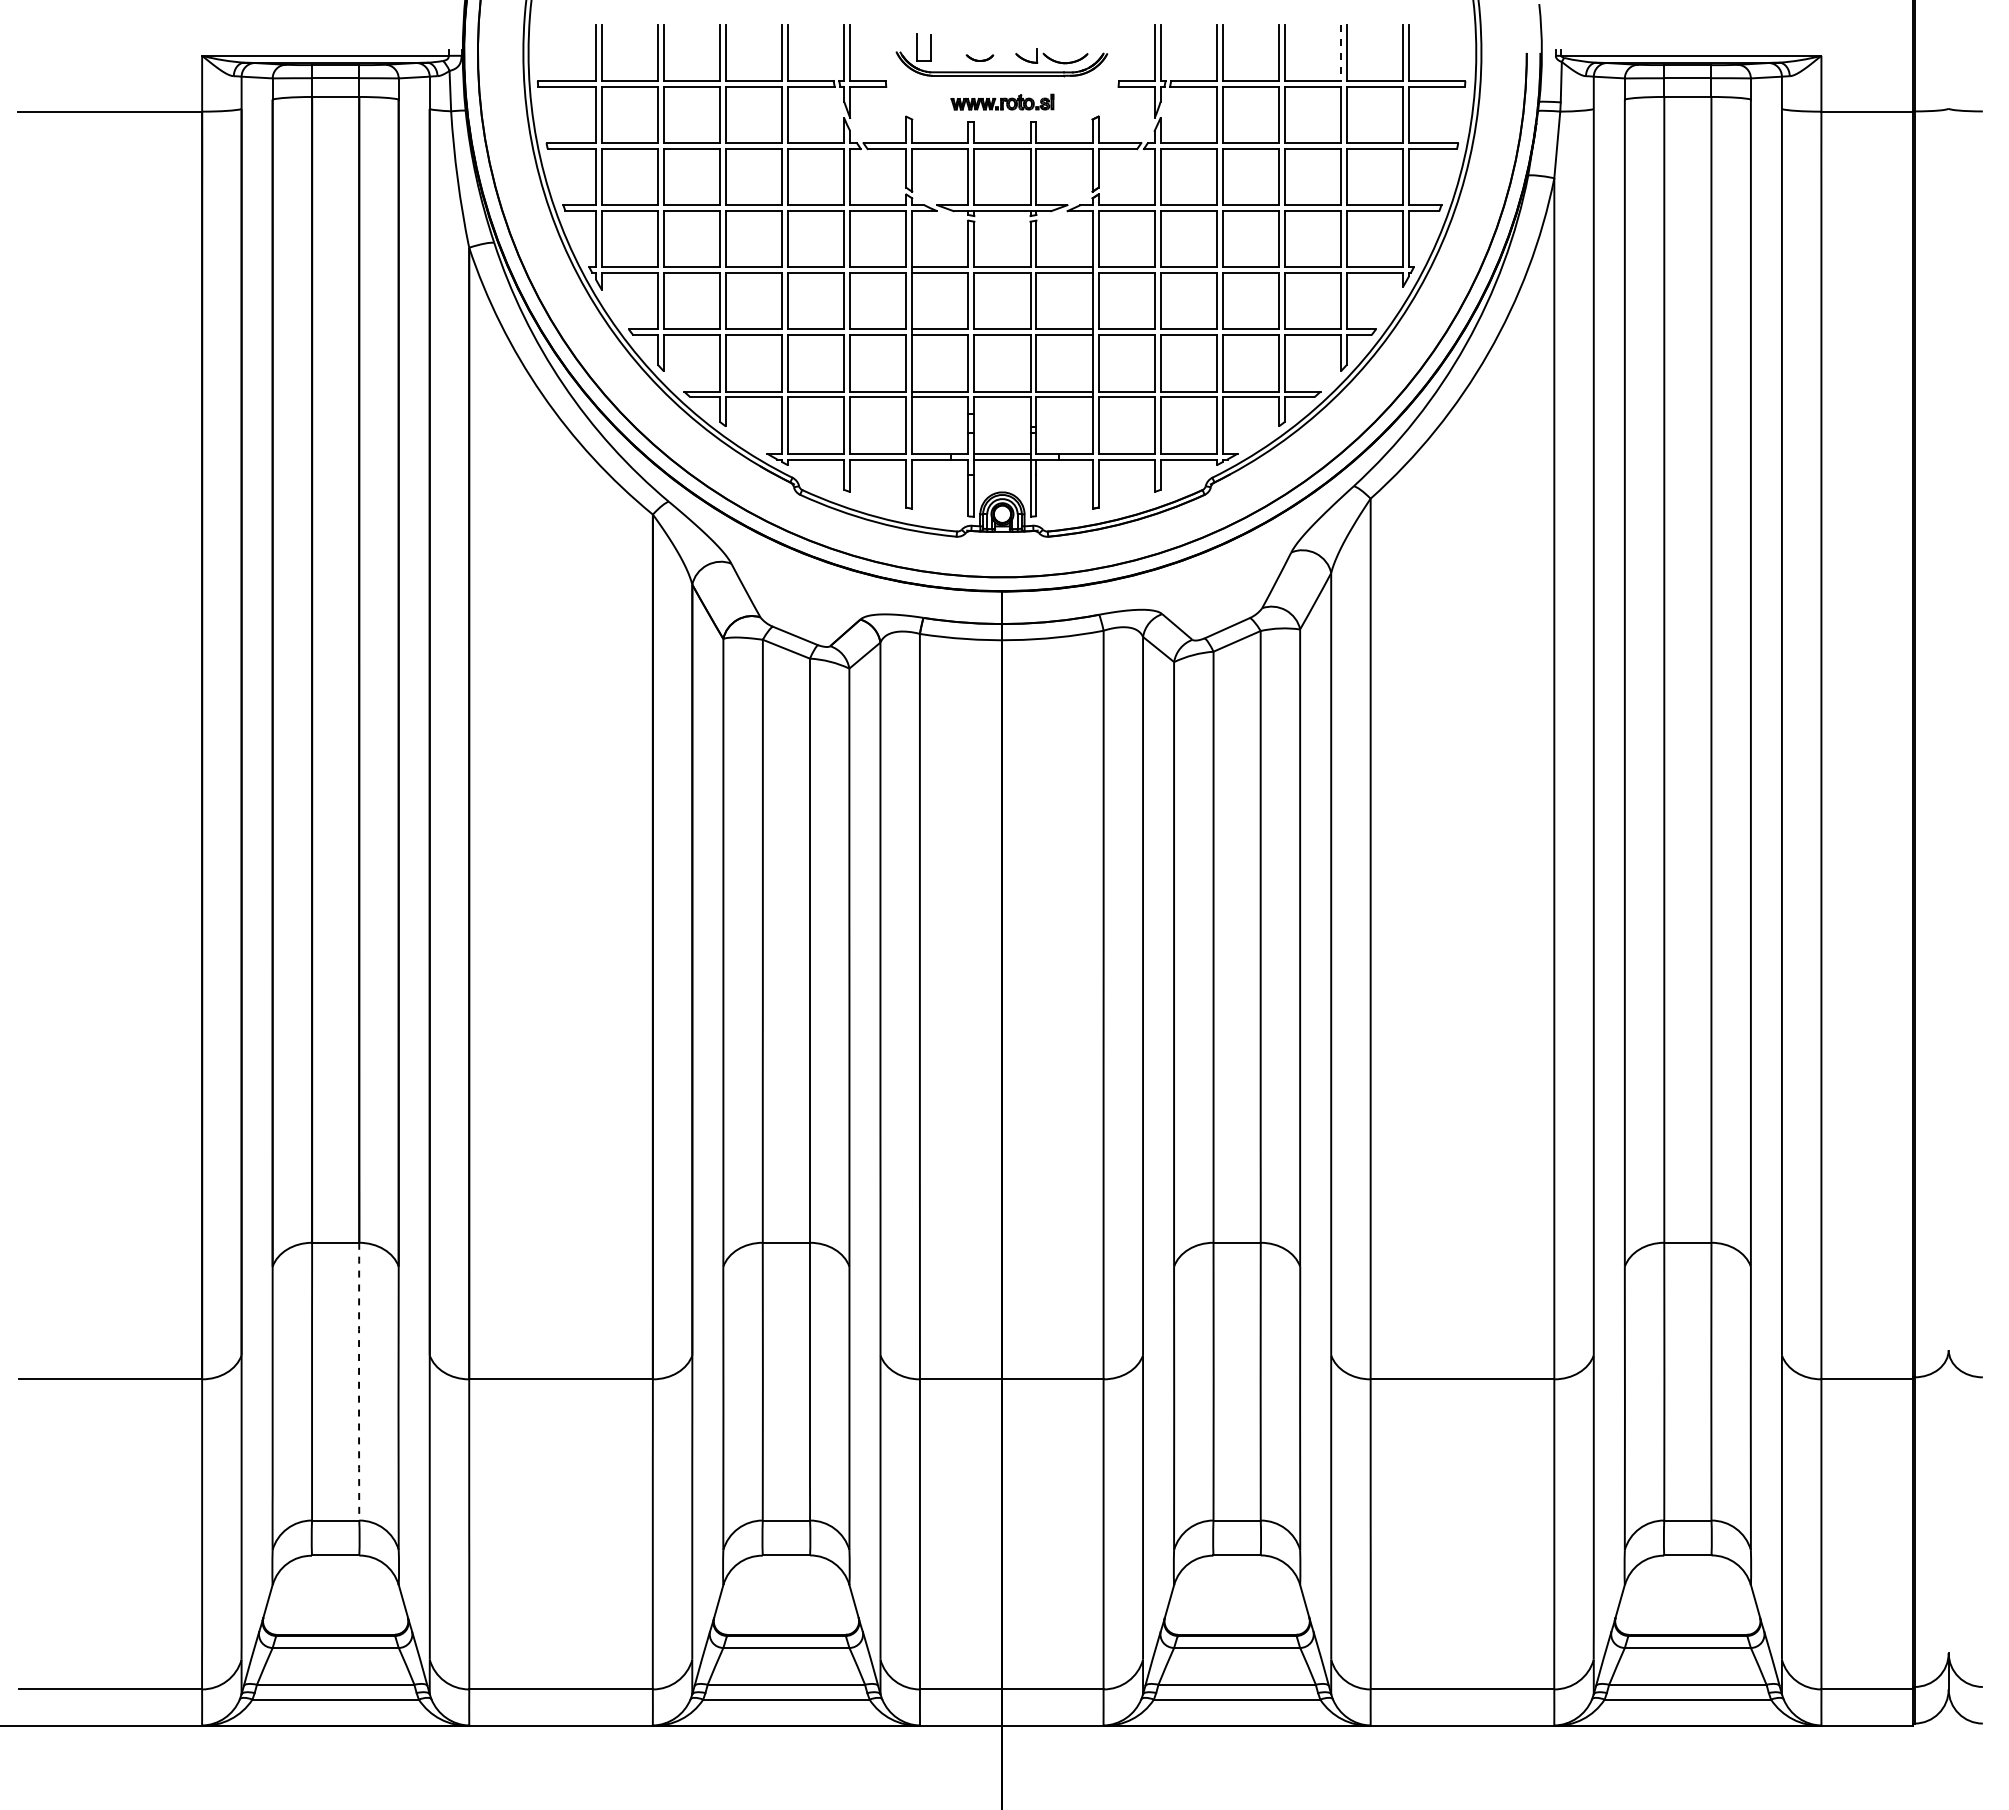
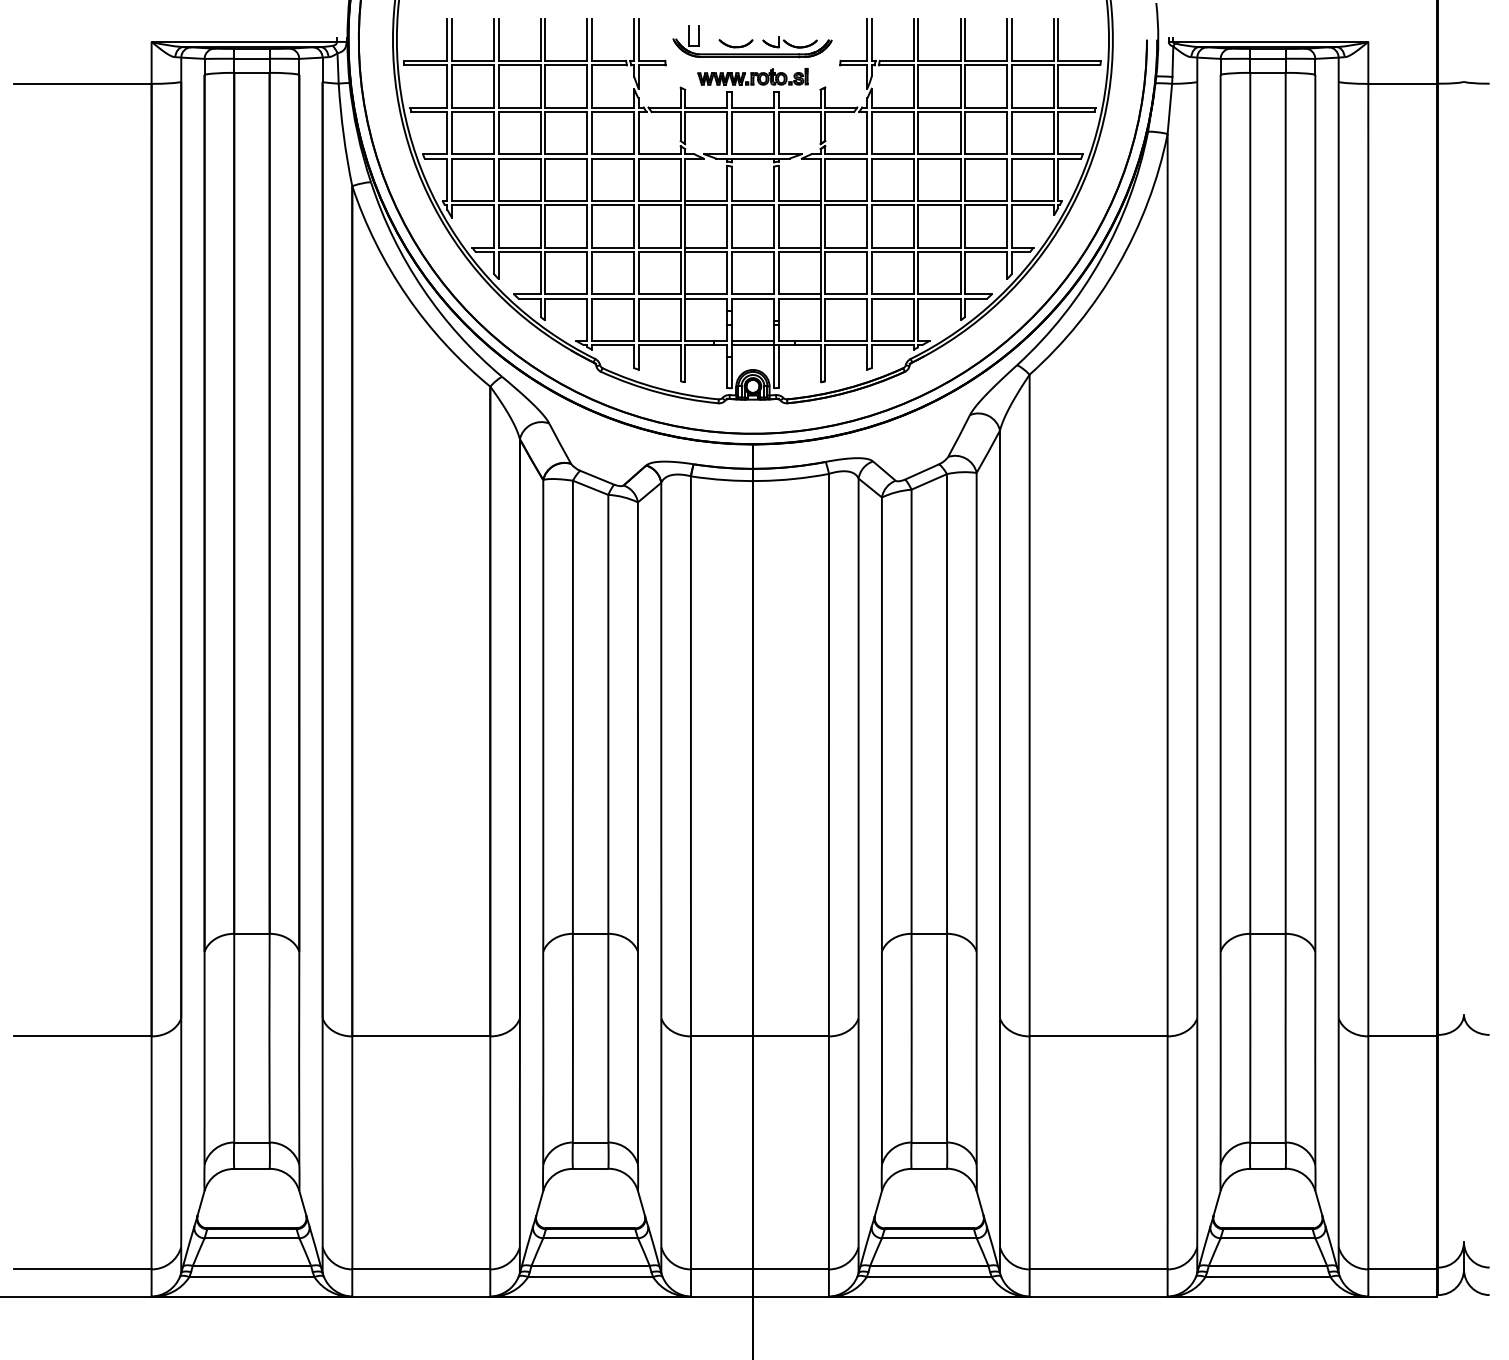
line: (1341, 53) -> (1007, 40), dashed -> solid
part: (979, 57) -> (735, 43), size x1.67
part: (1002, 101) -> (752, 76), size x1.43
arc: (359, 1381) -> (269, 1038), dashed -> solid

